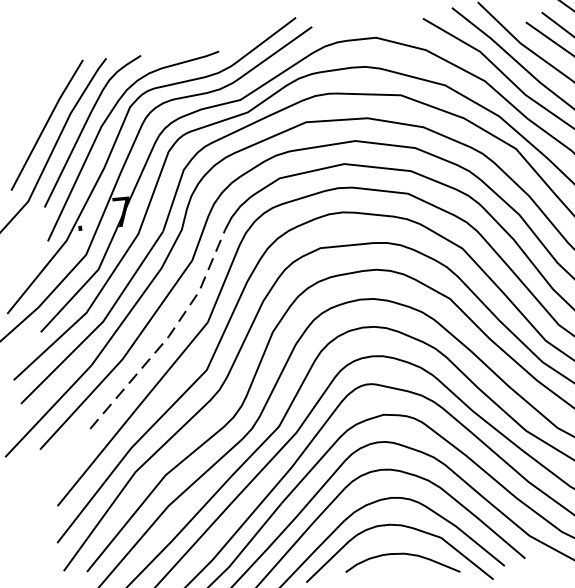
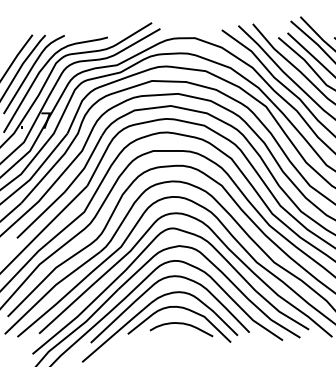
line: (169, 336) -> (65, 191), dashed -> solid

